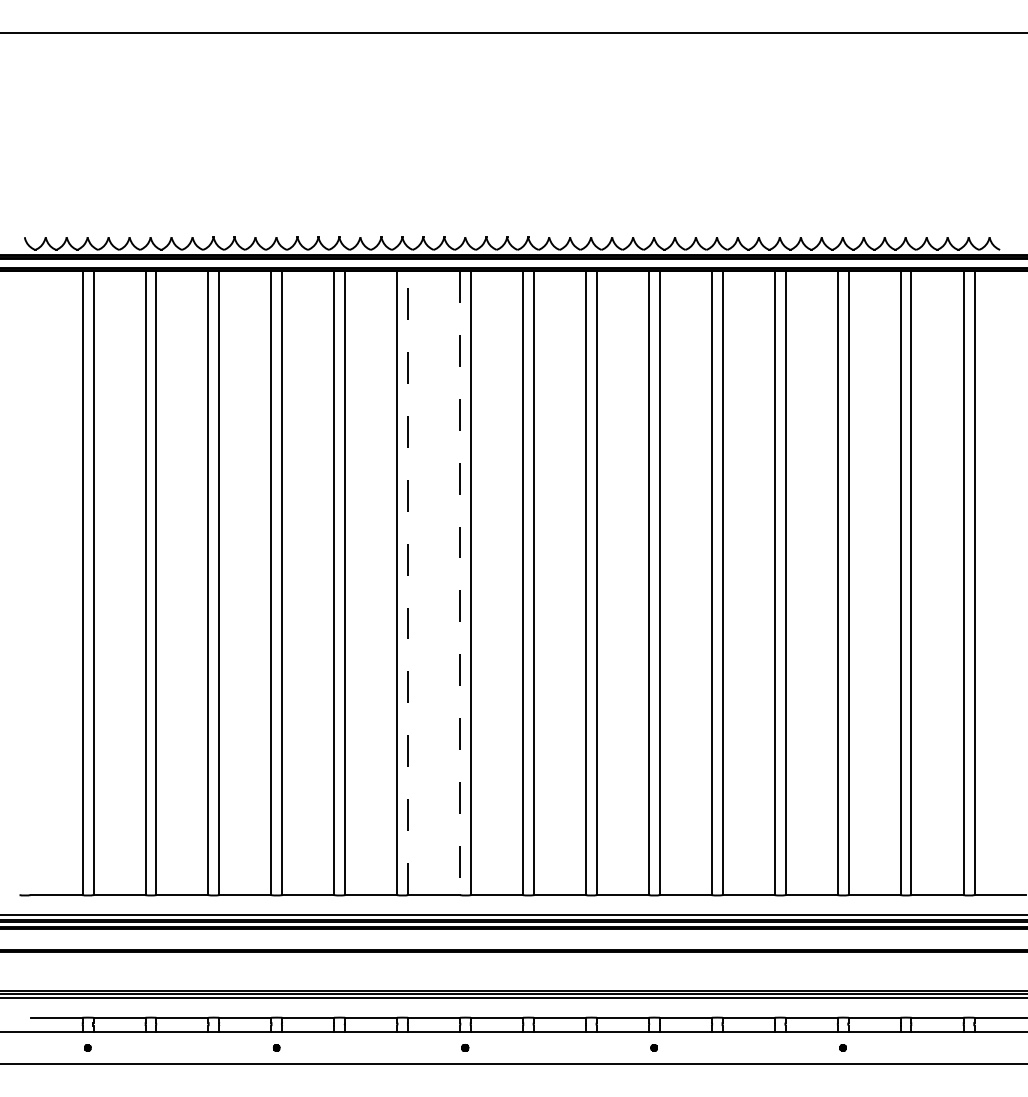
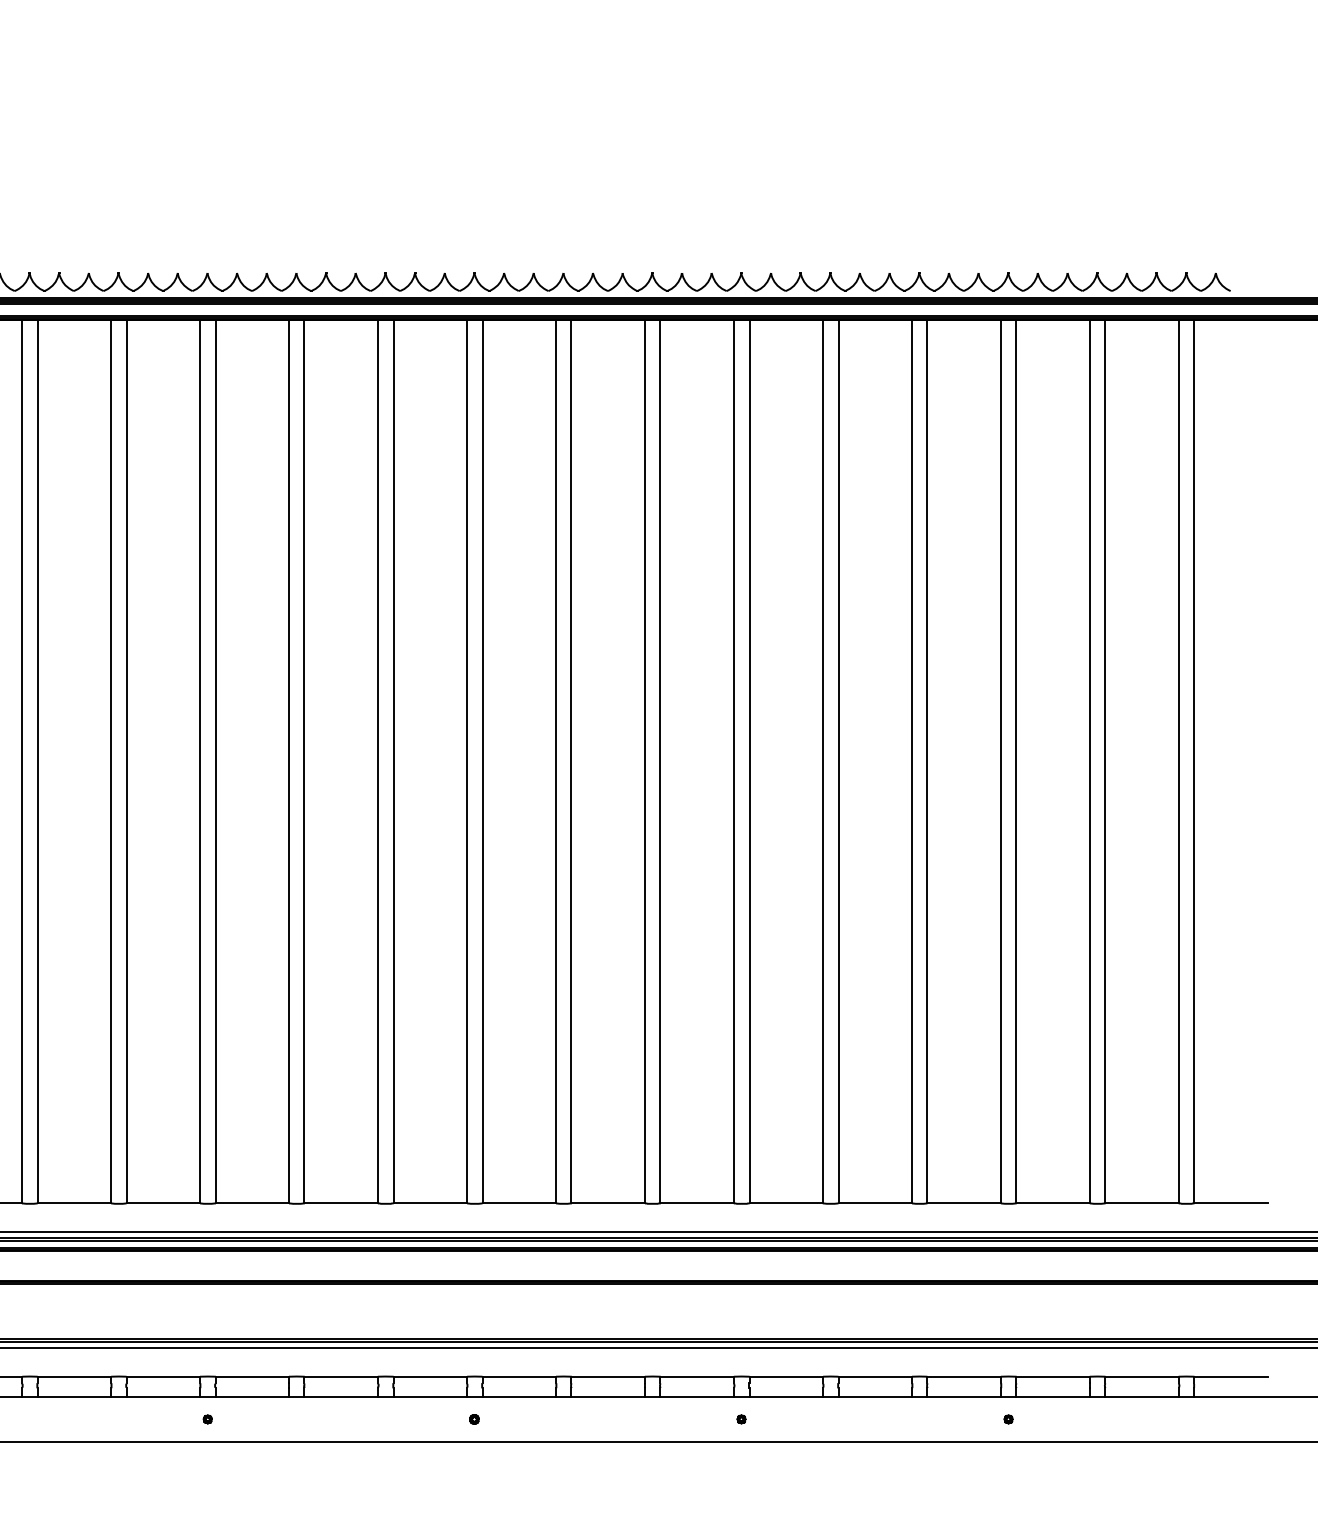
line: (408, 582) -> (394, 761), dashed -> solid
line: (460, 583) -> (467, 762), dashed -> solid

